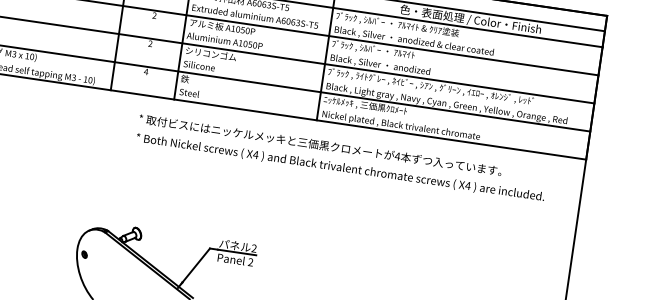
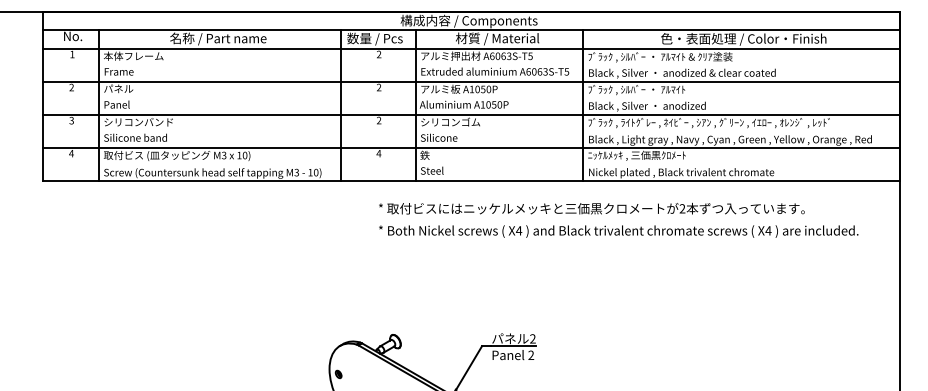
text: (397, 156) -> (682, 208), 4 -> 2

